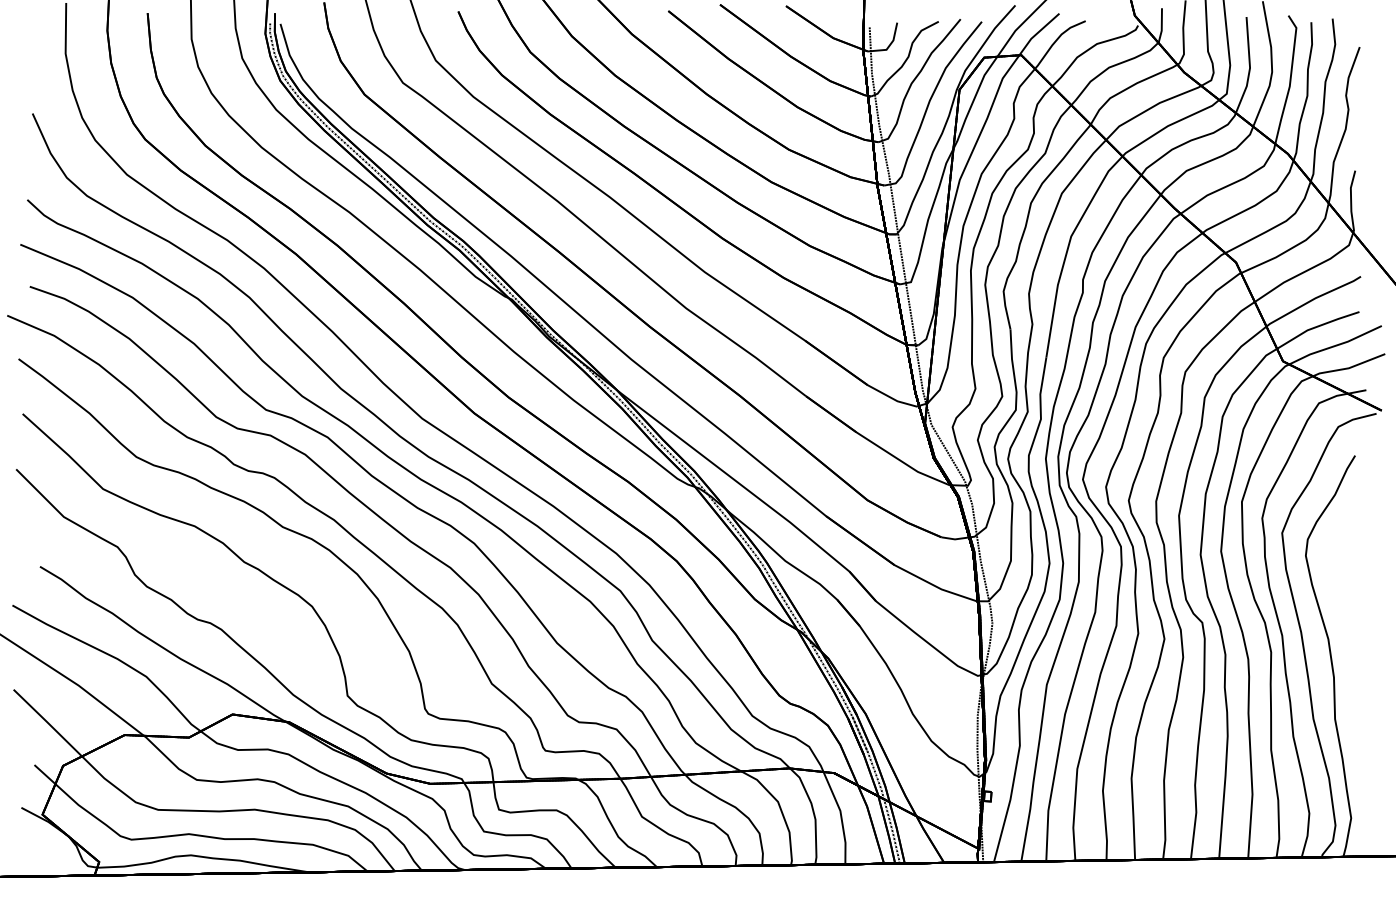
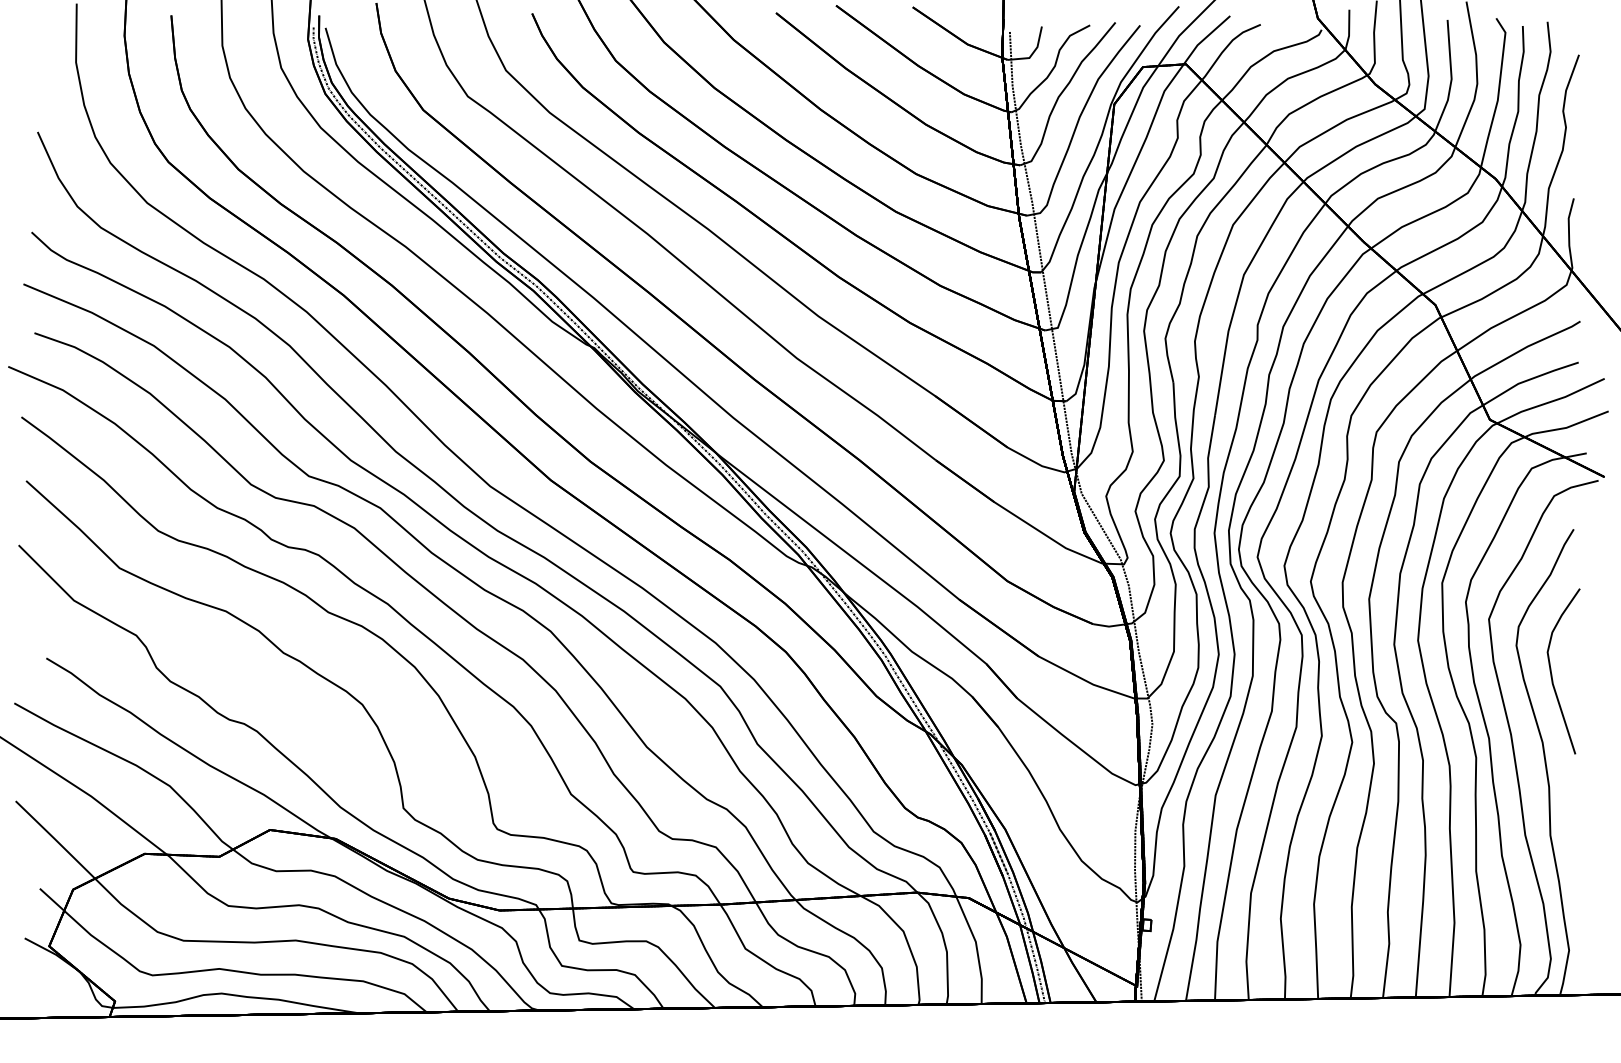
part: (1336, 577) -> (1552, 670), added

